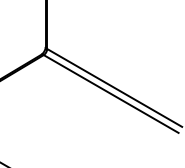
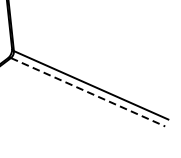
line: (111, 94) -> (88, 92), solid -> dashed

